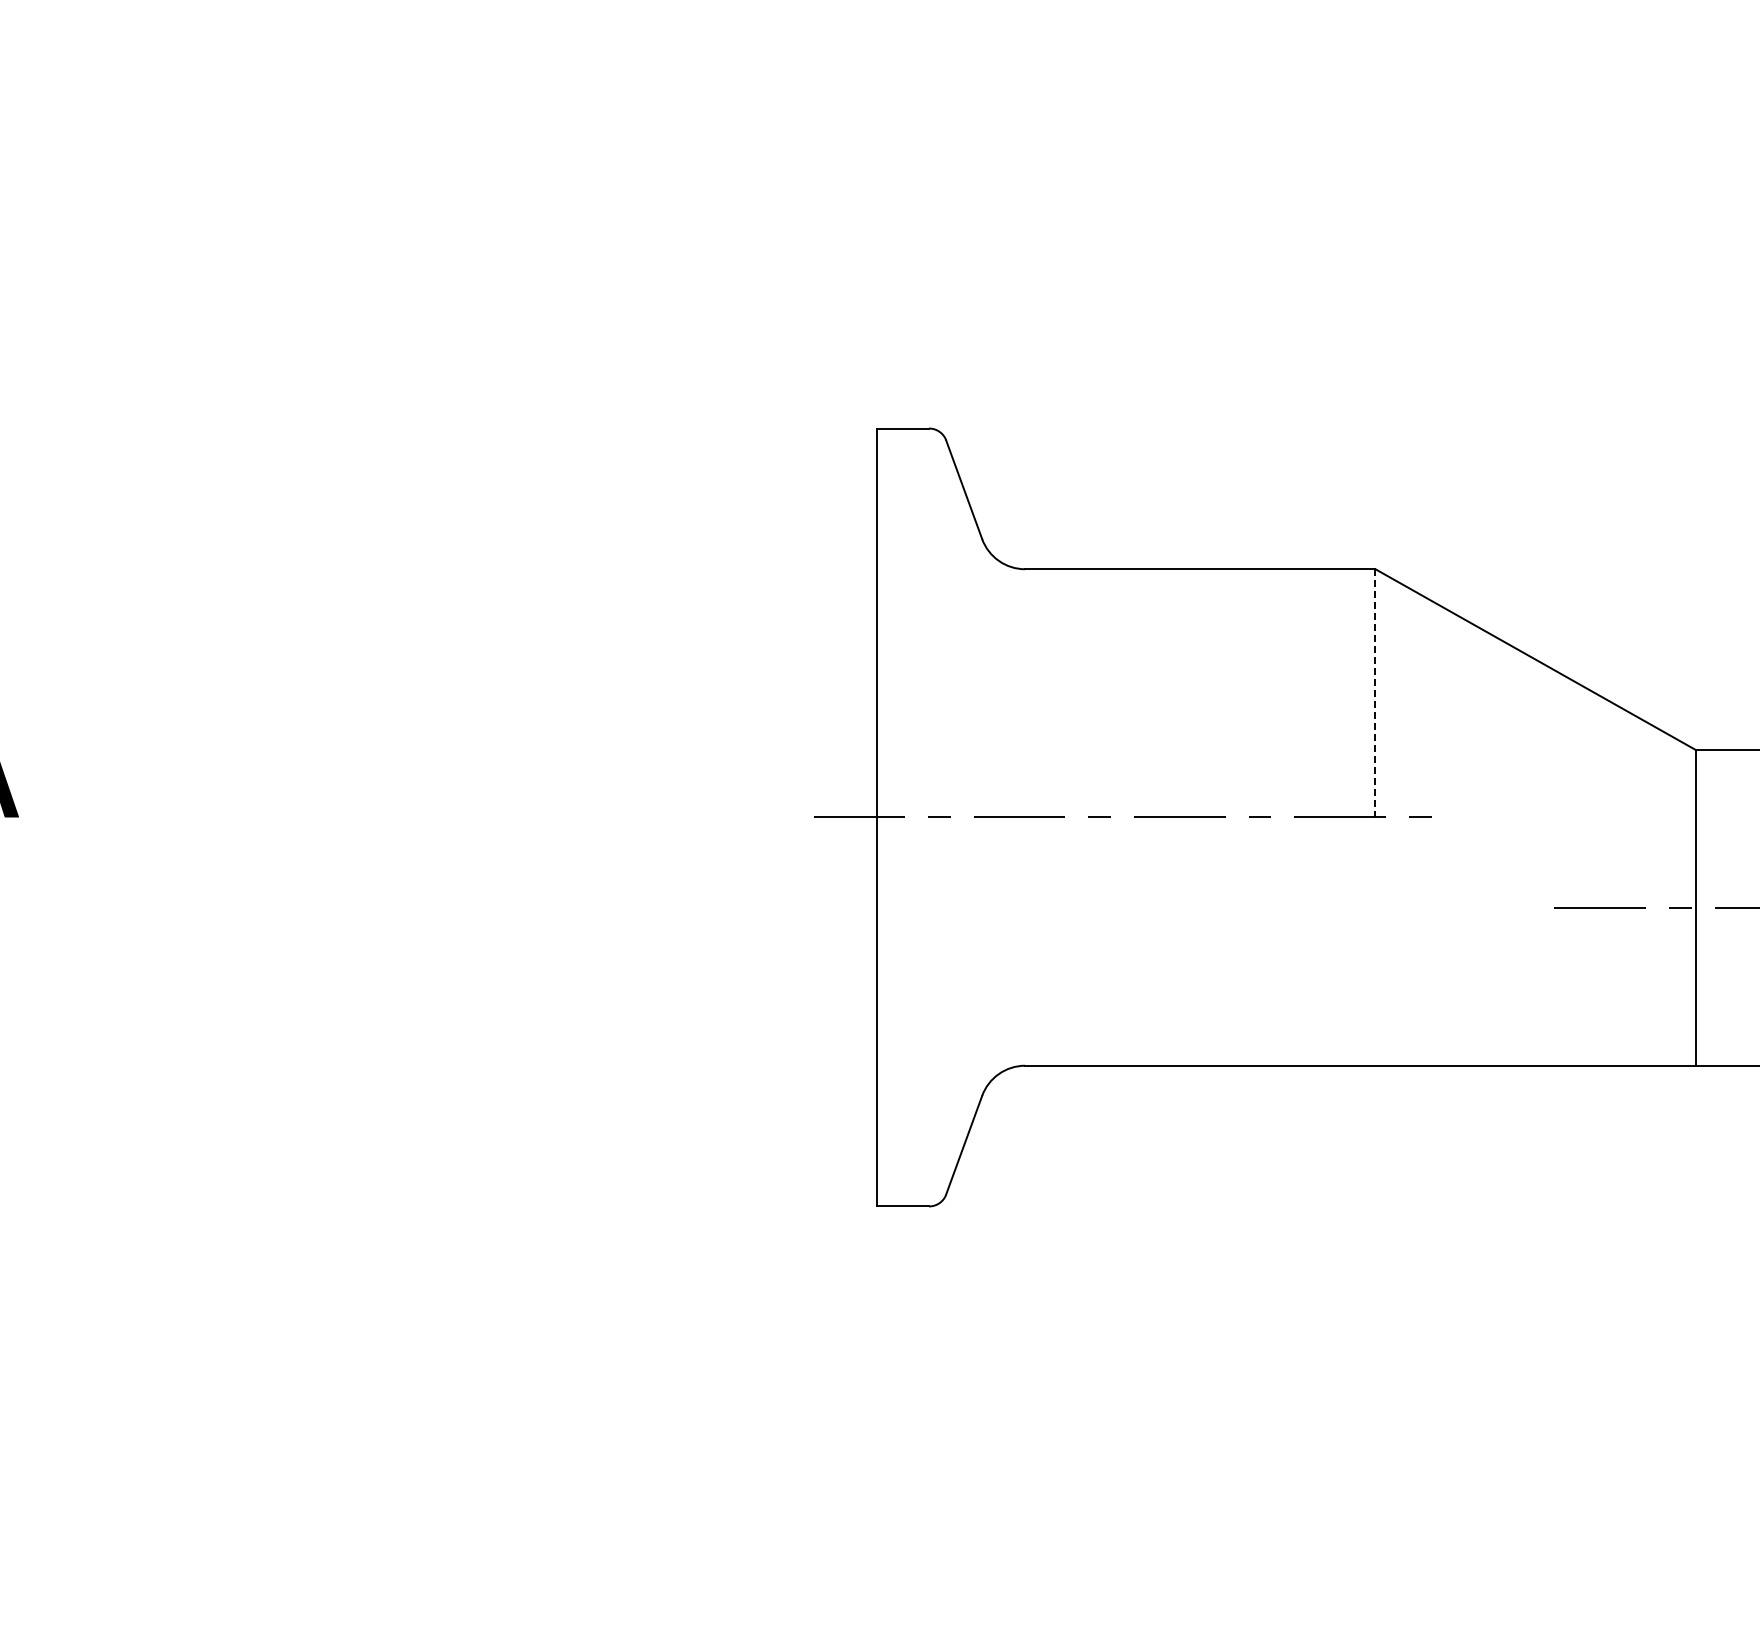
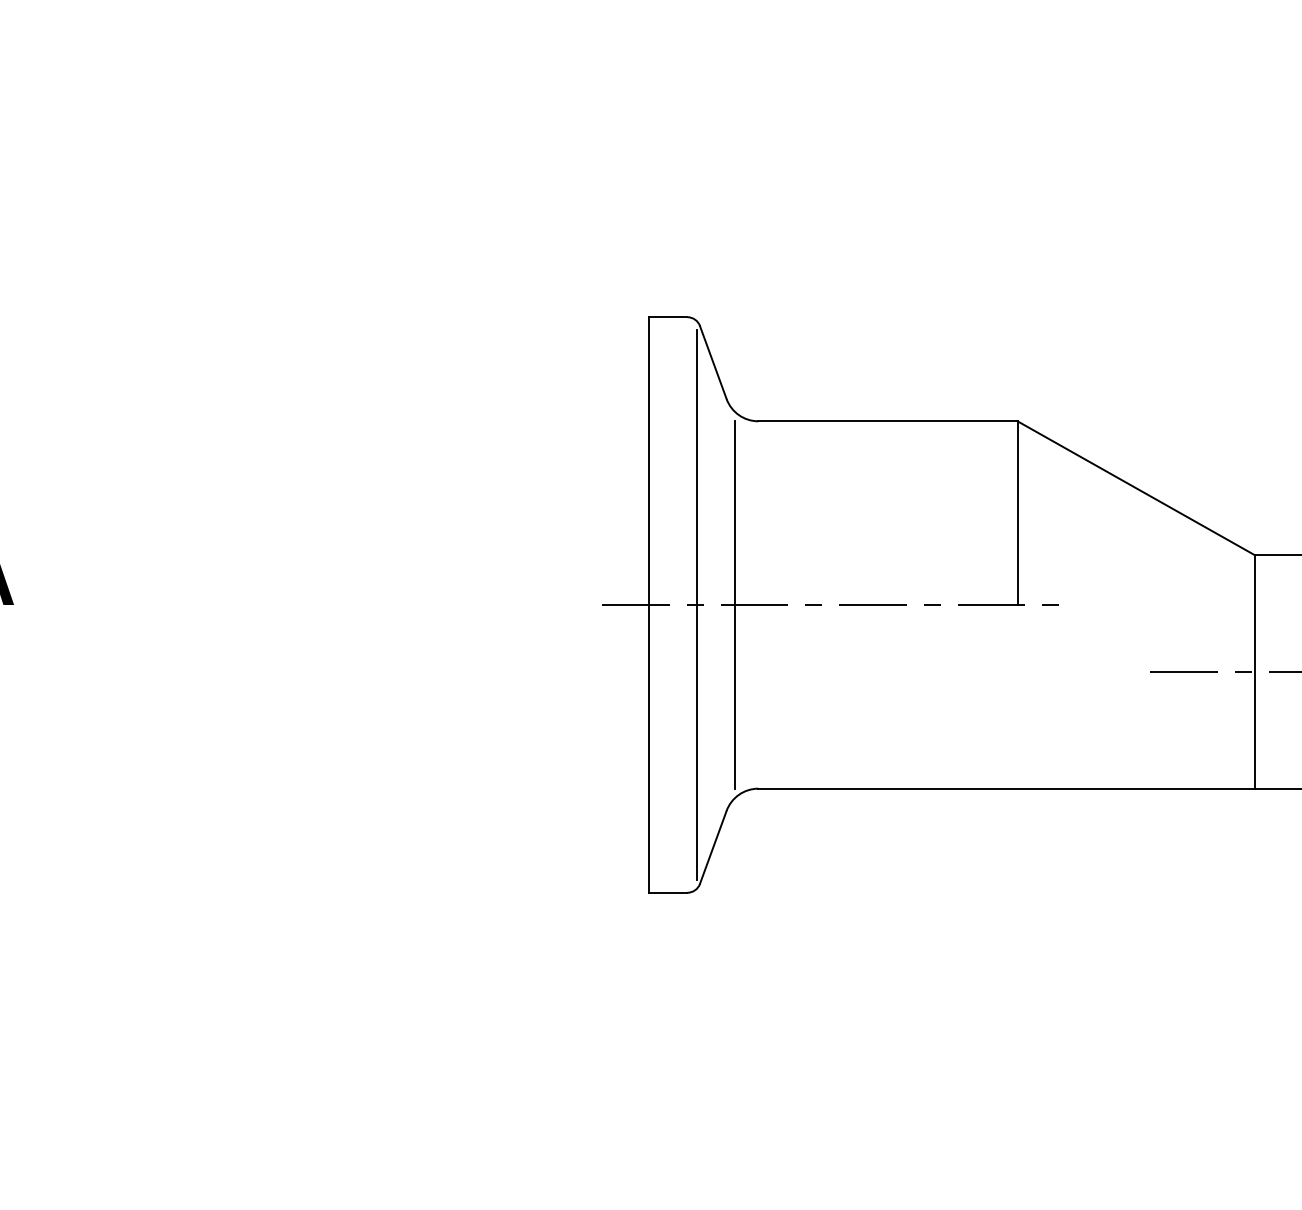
line: (1375, 693) -> (1017, 513), dashed -> solid
line: (941, 817) -> (696, 605), added
line: (993, 817) -> (734, 605), added

